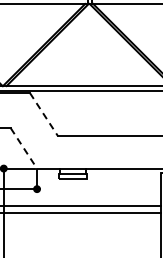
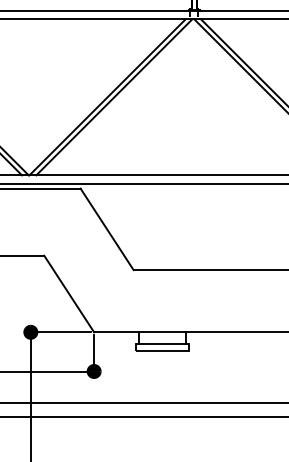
line: (43, 114) -> (106, 229), dashed -> solid
line: (24, 148) -> (70, 294), dashed -> solid

